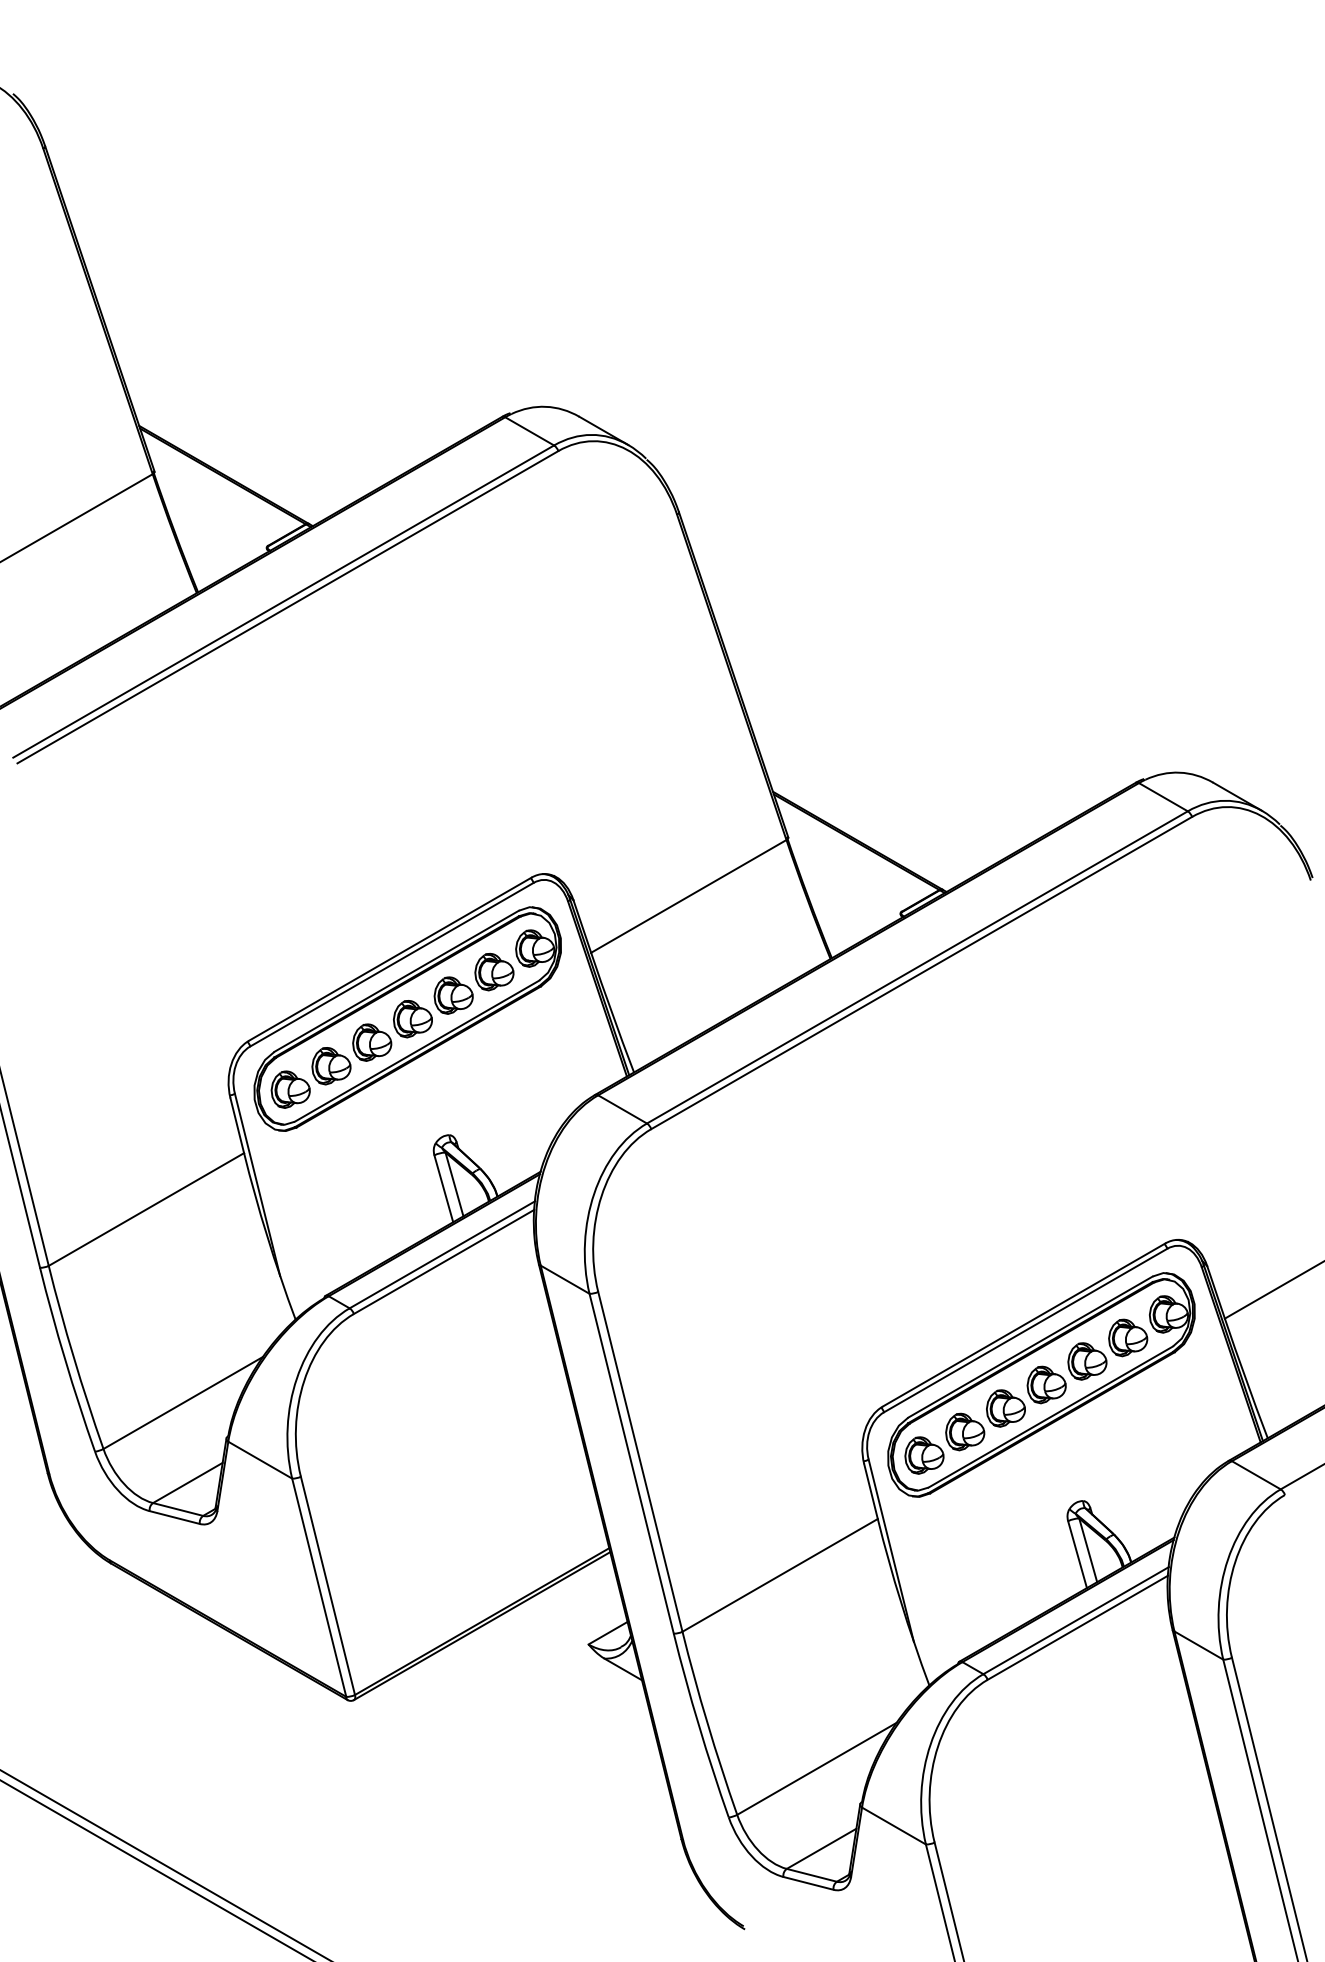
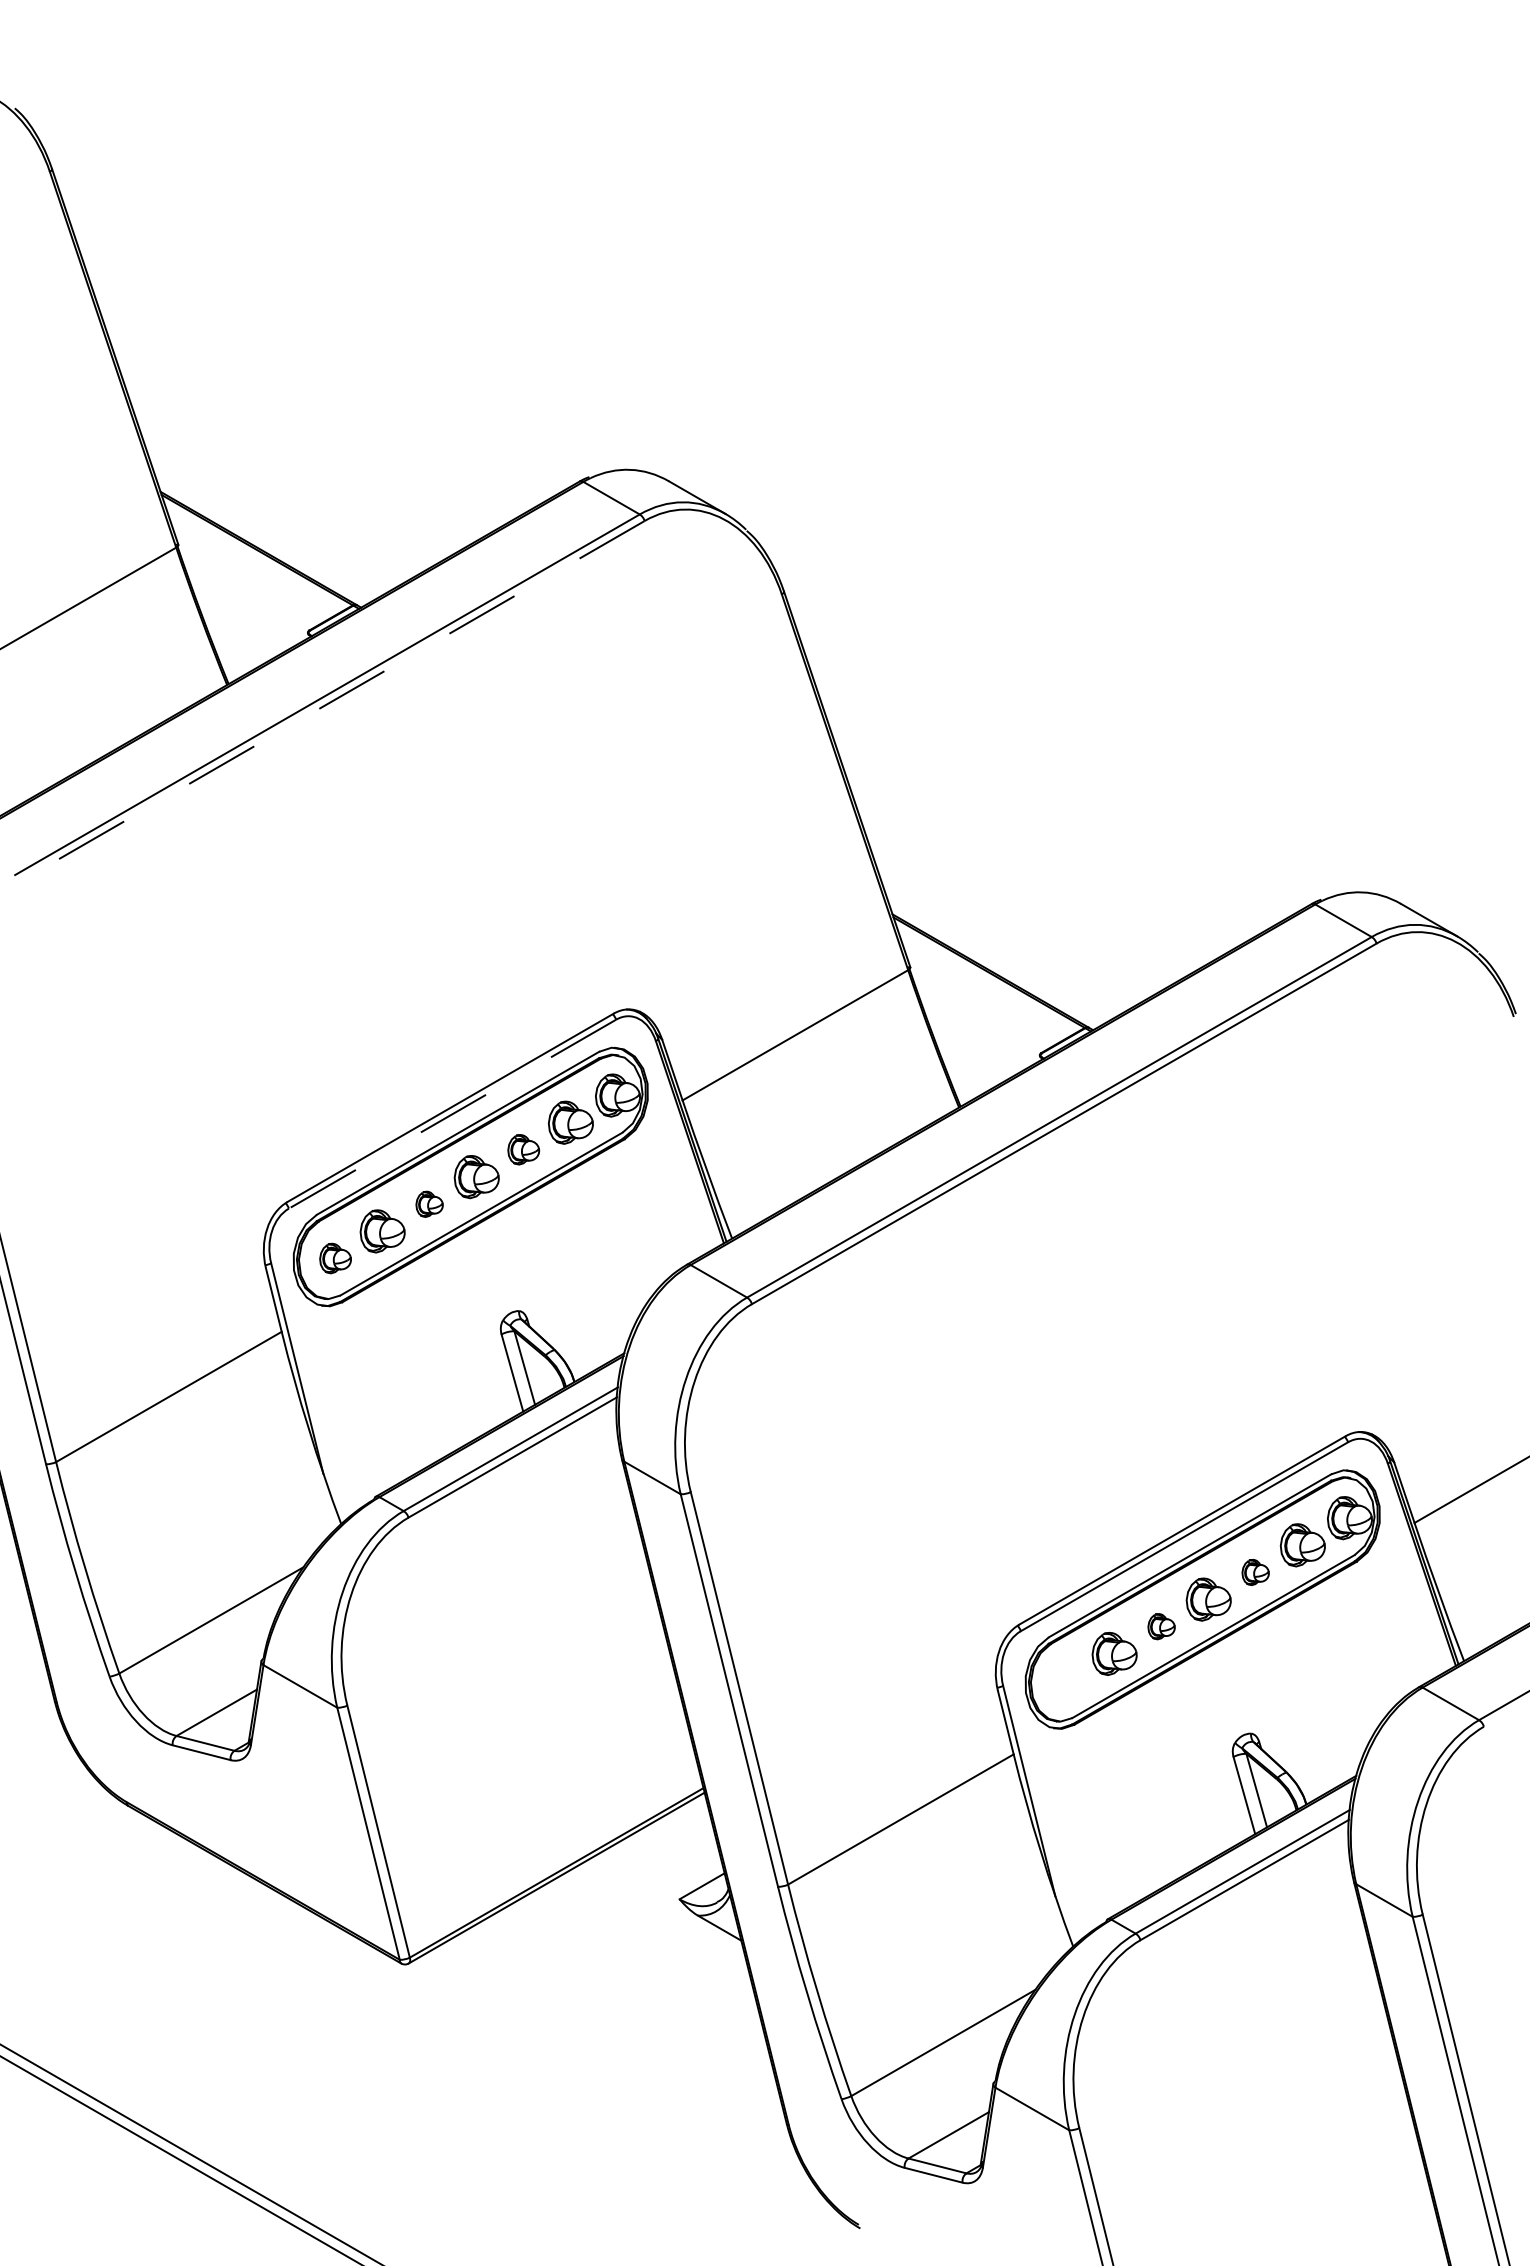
line: (288, 607) -> (332, 701), solid -> dashed
line: (391, 964) -> (452, 1114), solid -> dashed
part: (453, 995) -> (523, 1149), size x0.7
part: (372, 1042) -> (429, 1204), size x0.6
part: (290, 1089) -> (335, 1258), size x0.7
part: (1087, 1361) -> (1255, 1572), size x0.6
part: (1005, 1408) -> (1161, 1626), size x0.6
part: (924, 1455) -> (1067, 1681), removed

